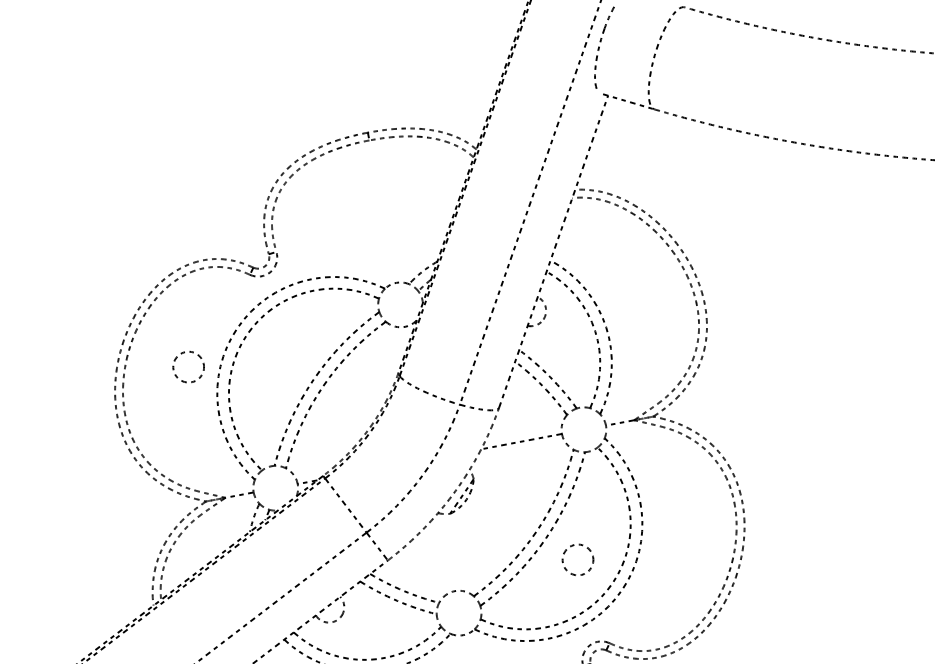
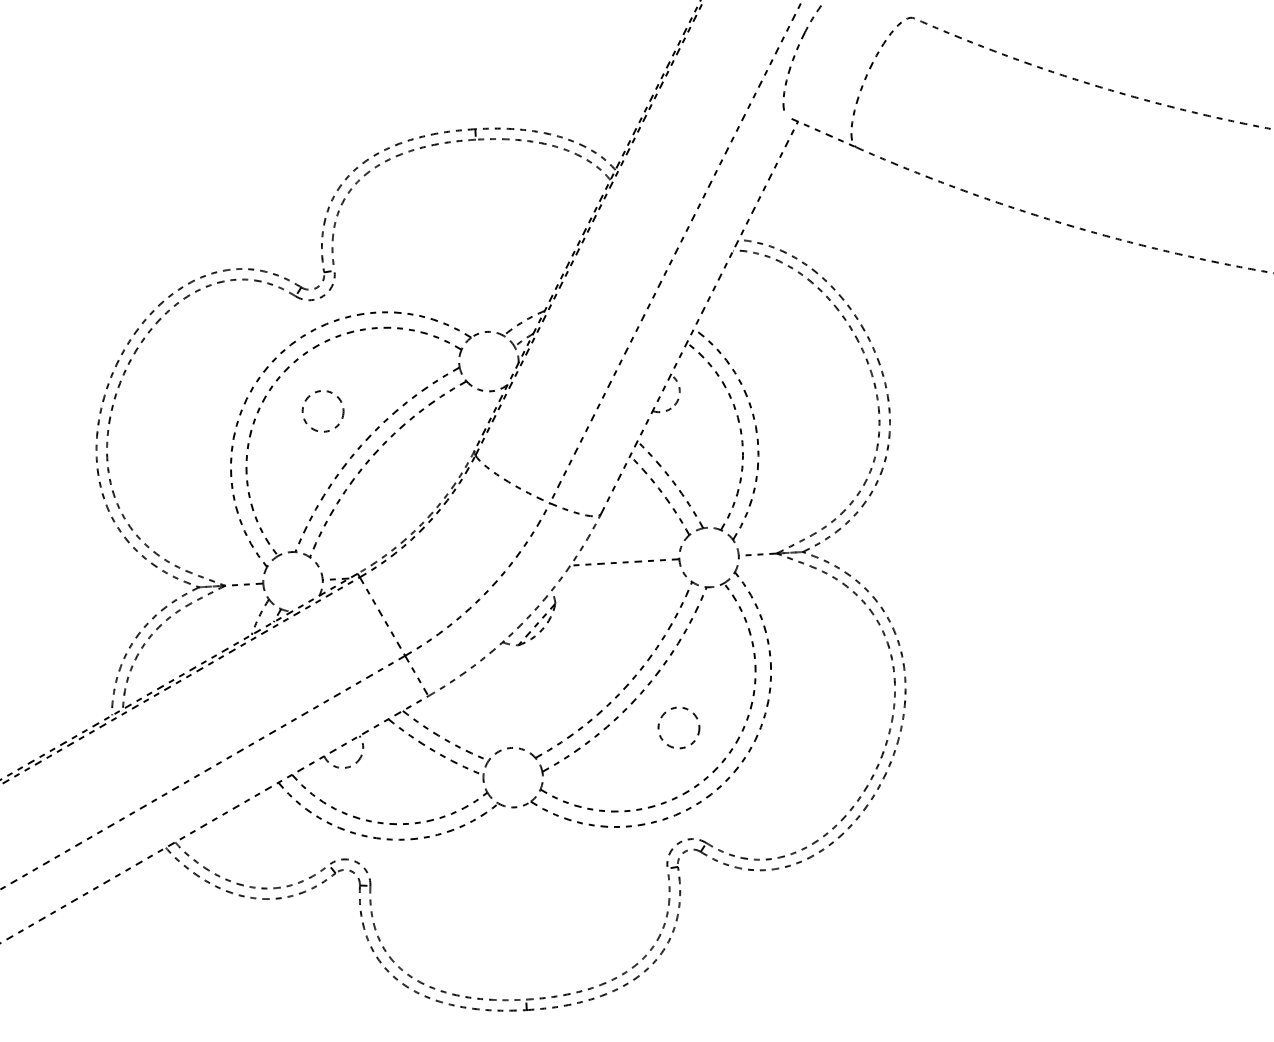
circle: (188, 367) -> (322, 411), moved

